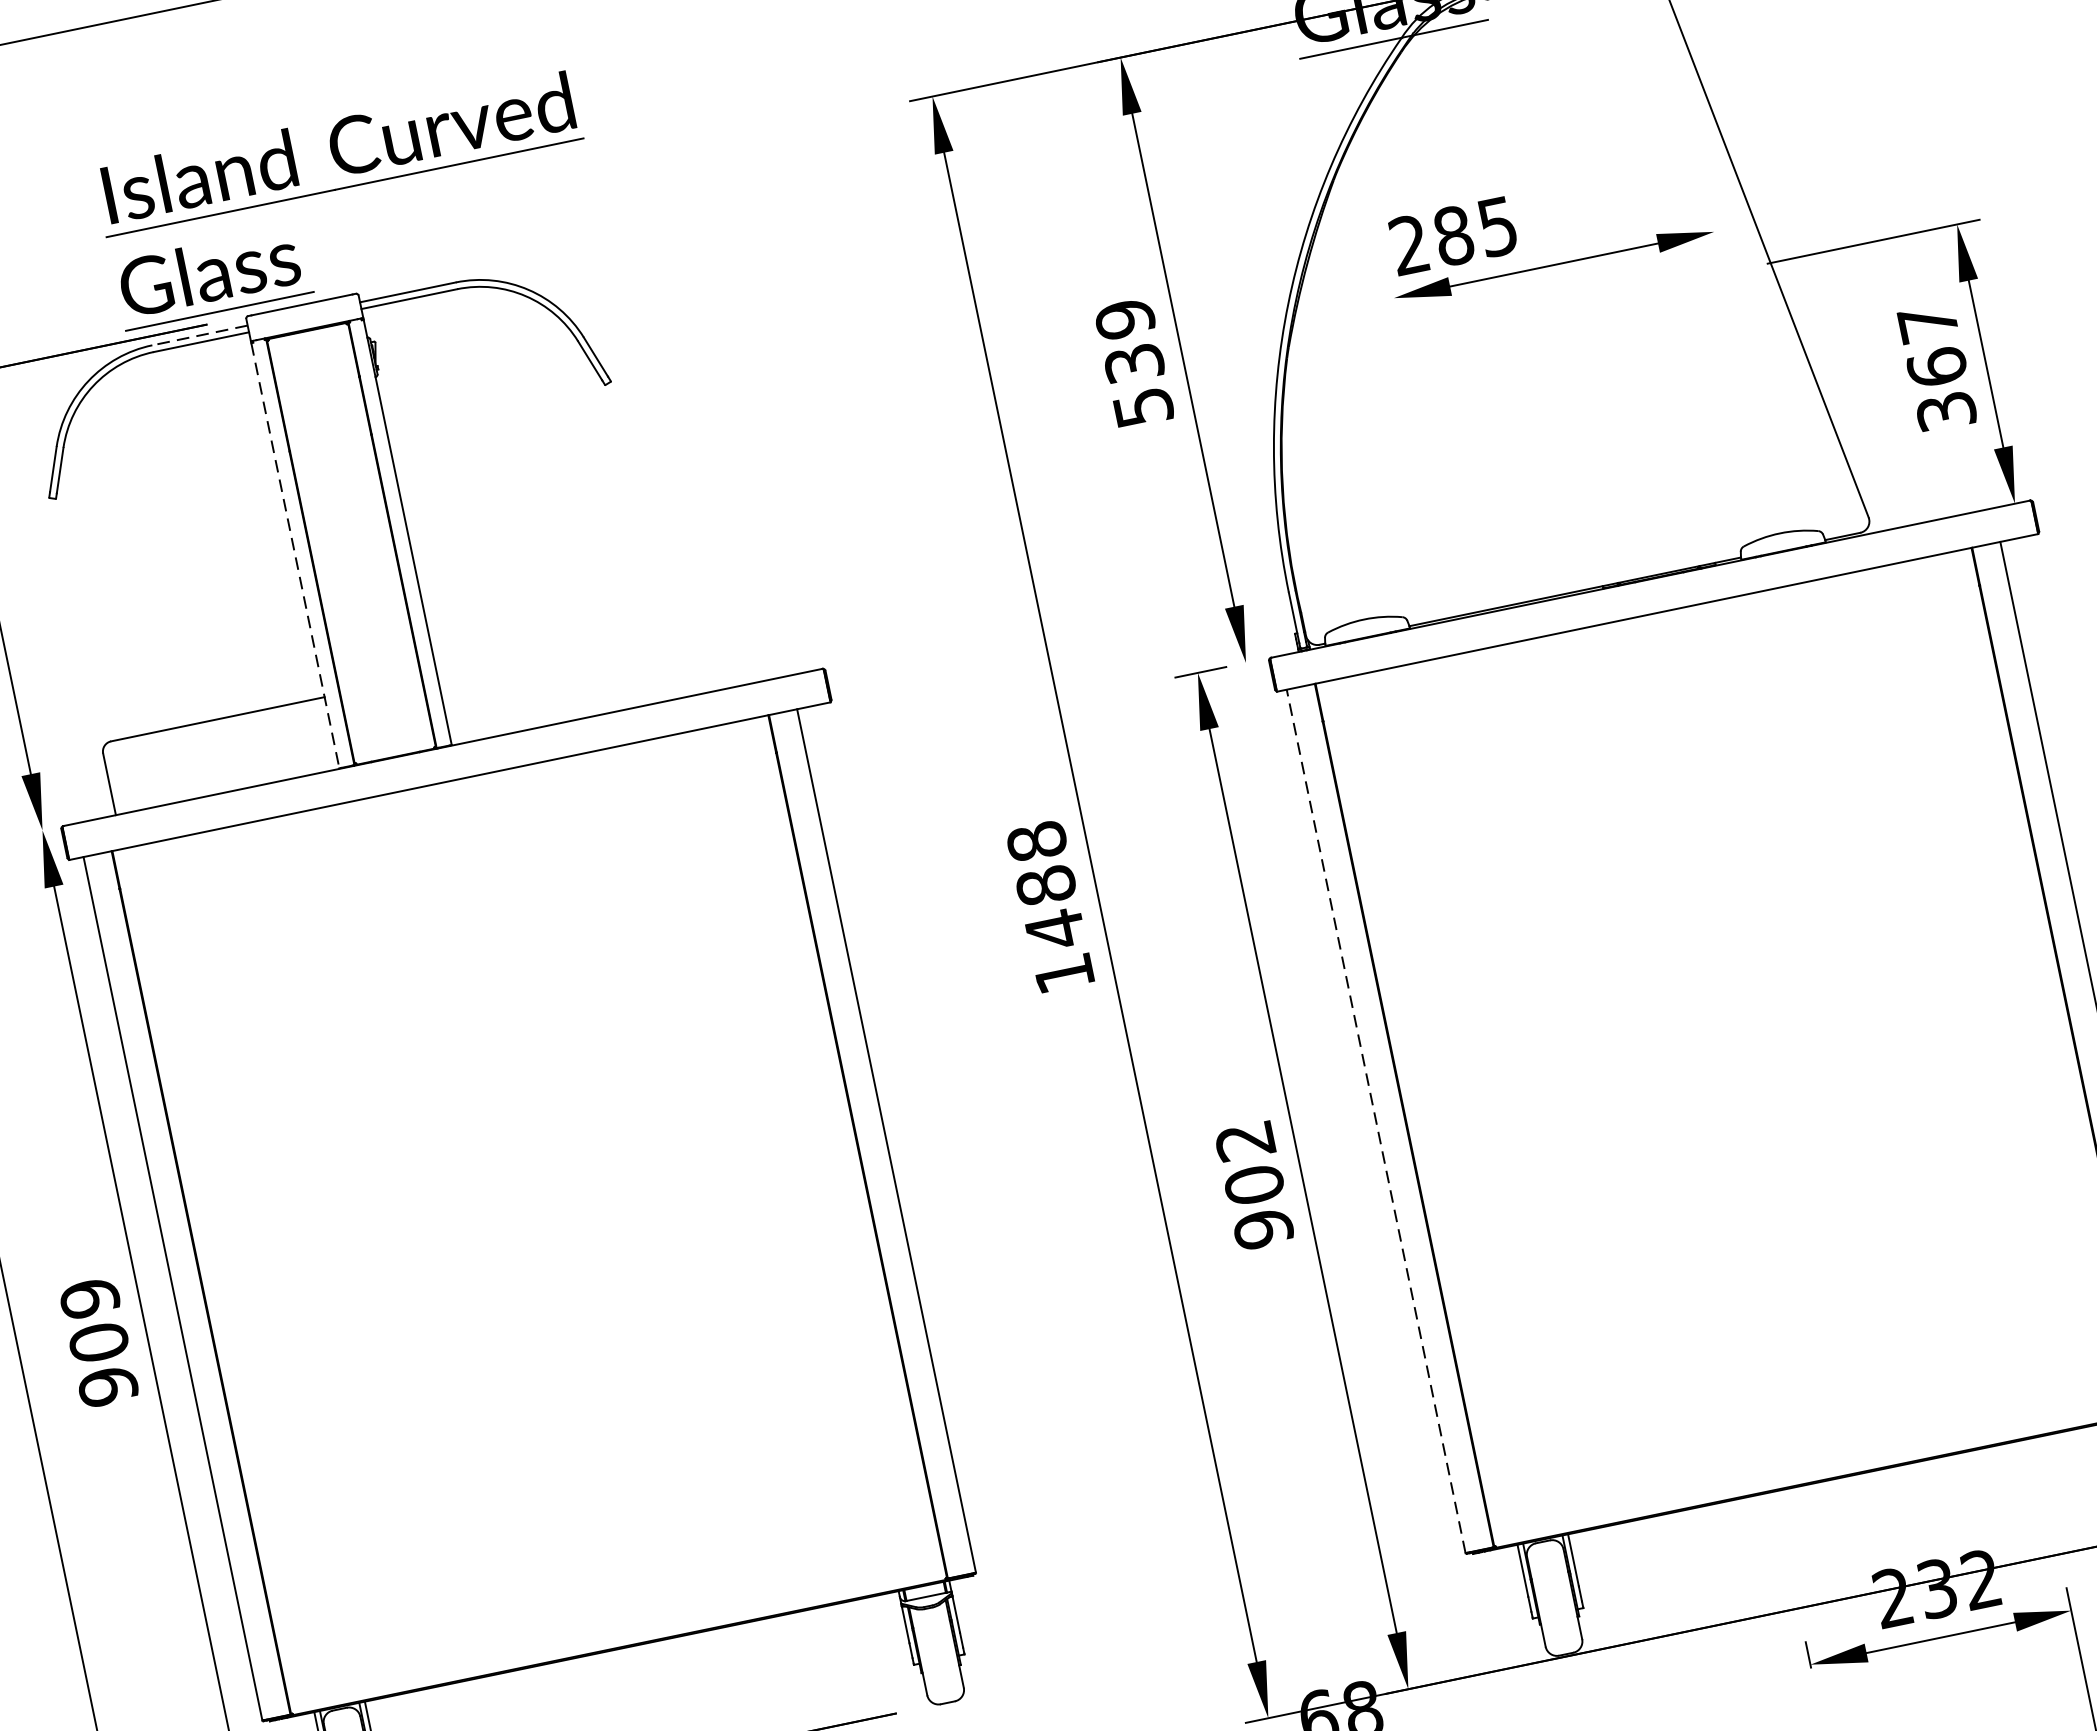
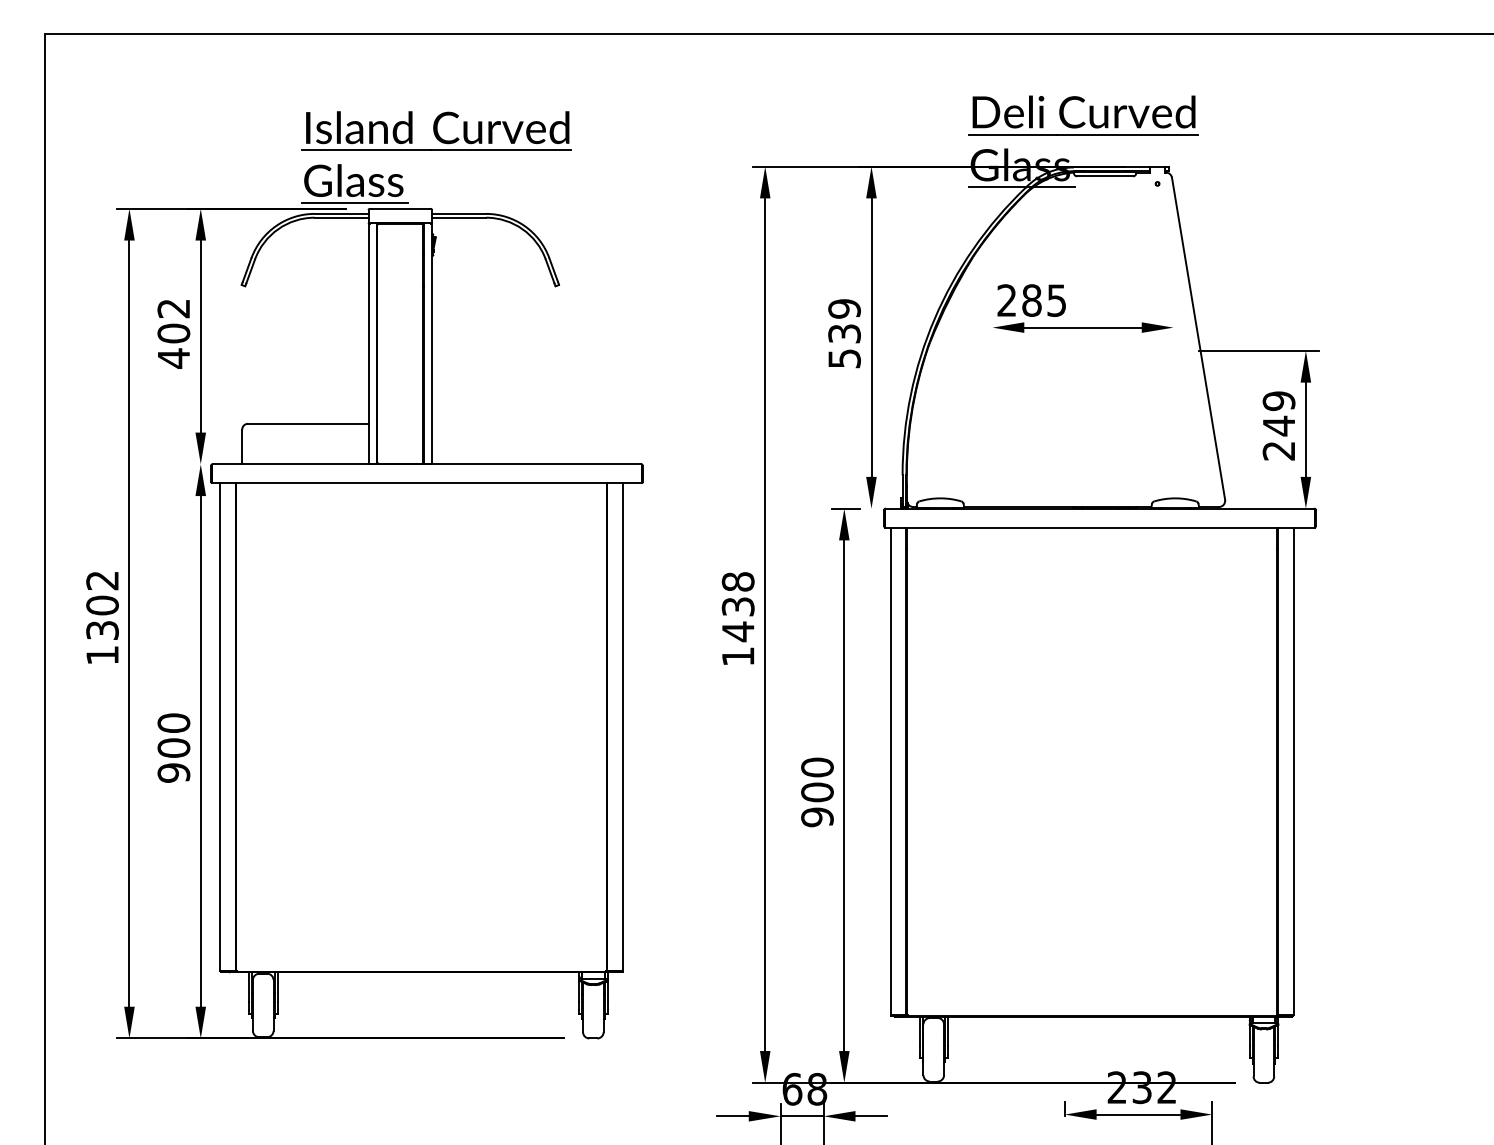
line: (199, 334) -> (341, 213), dashed -> solid
text: (1935, 366) -> (1278, 425), 367 -> 249
line: (295, 556) -> (368, 344), dashed -> solid
text: (1046, 884) -> (738, 606), 1488 -> 1438
line: (1375, 1121) -> (890, 771), dashed -> solid
text: (1245, 1140) -> (817, 767), 902 -> 900
text: (89, 1299) -> (173, 723), 909 -> 900

